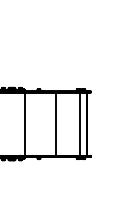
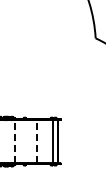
line: (23, 123) -> (14, 141), solid -> dashed
line: (56, 123) -> (36, 141), solid -> dashed

